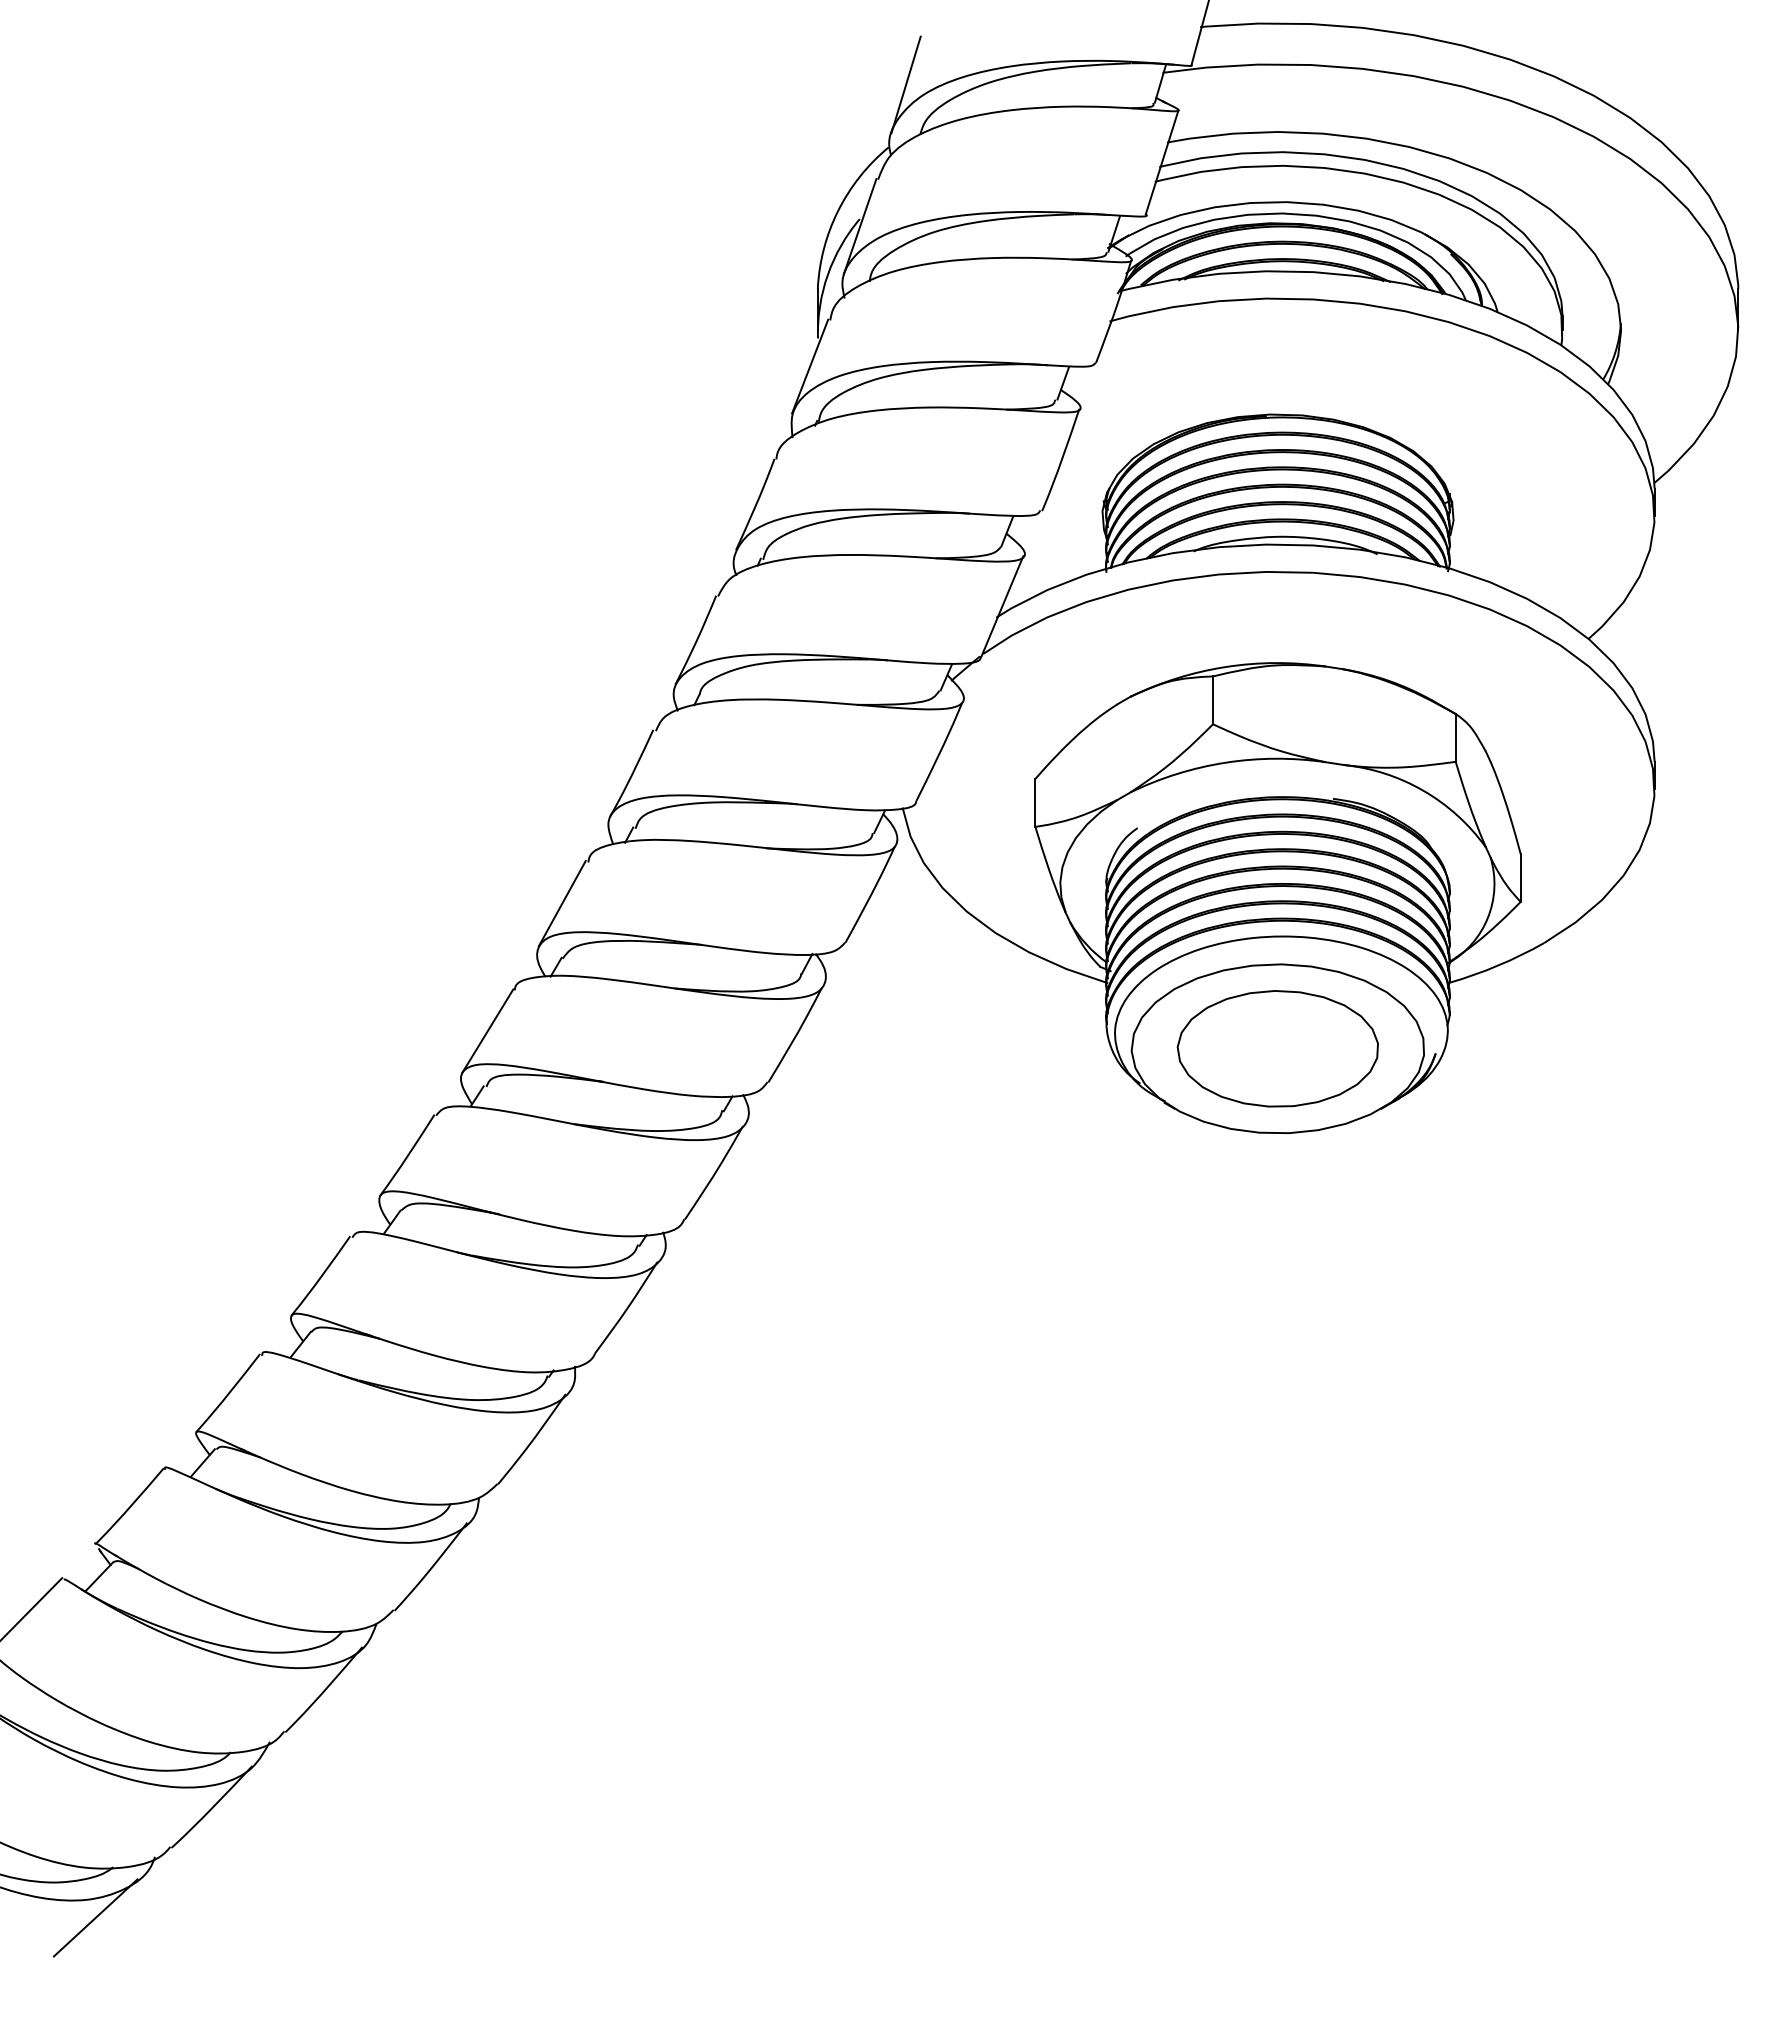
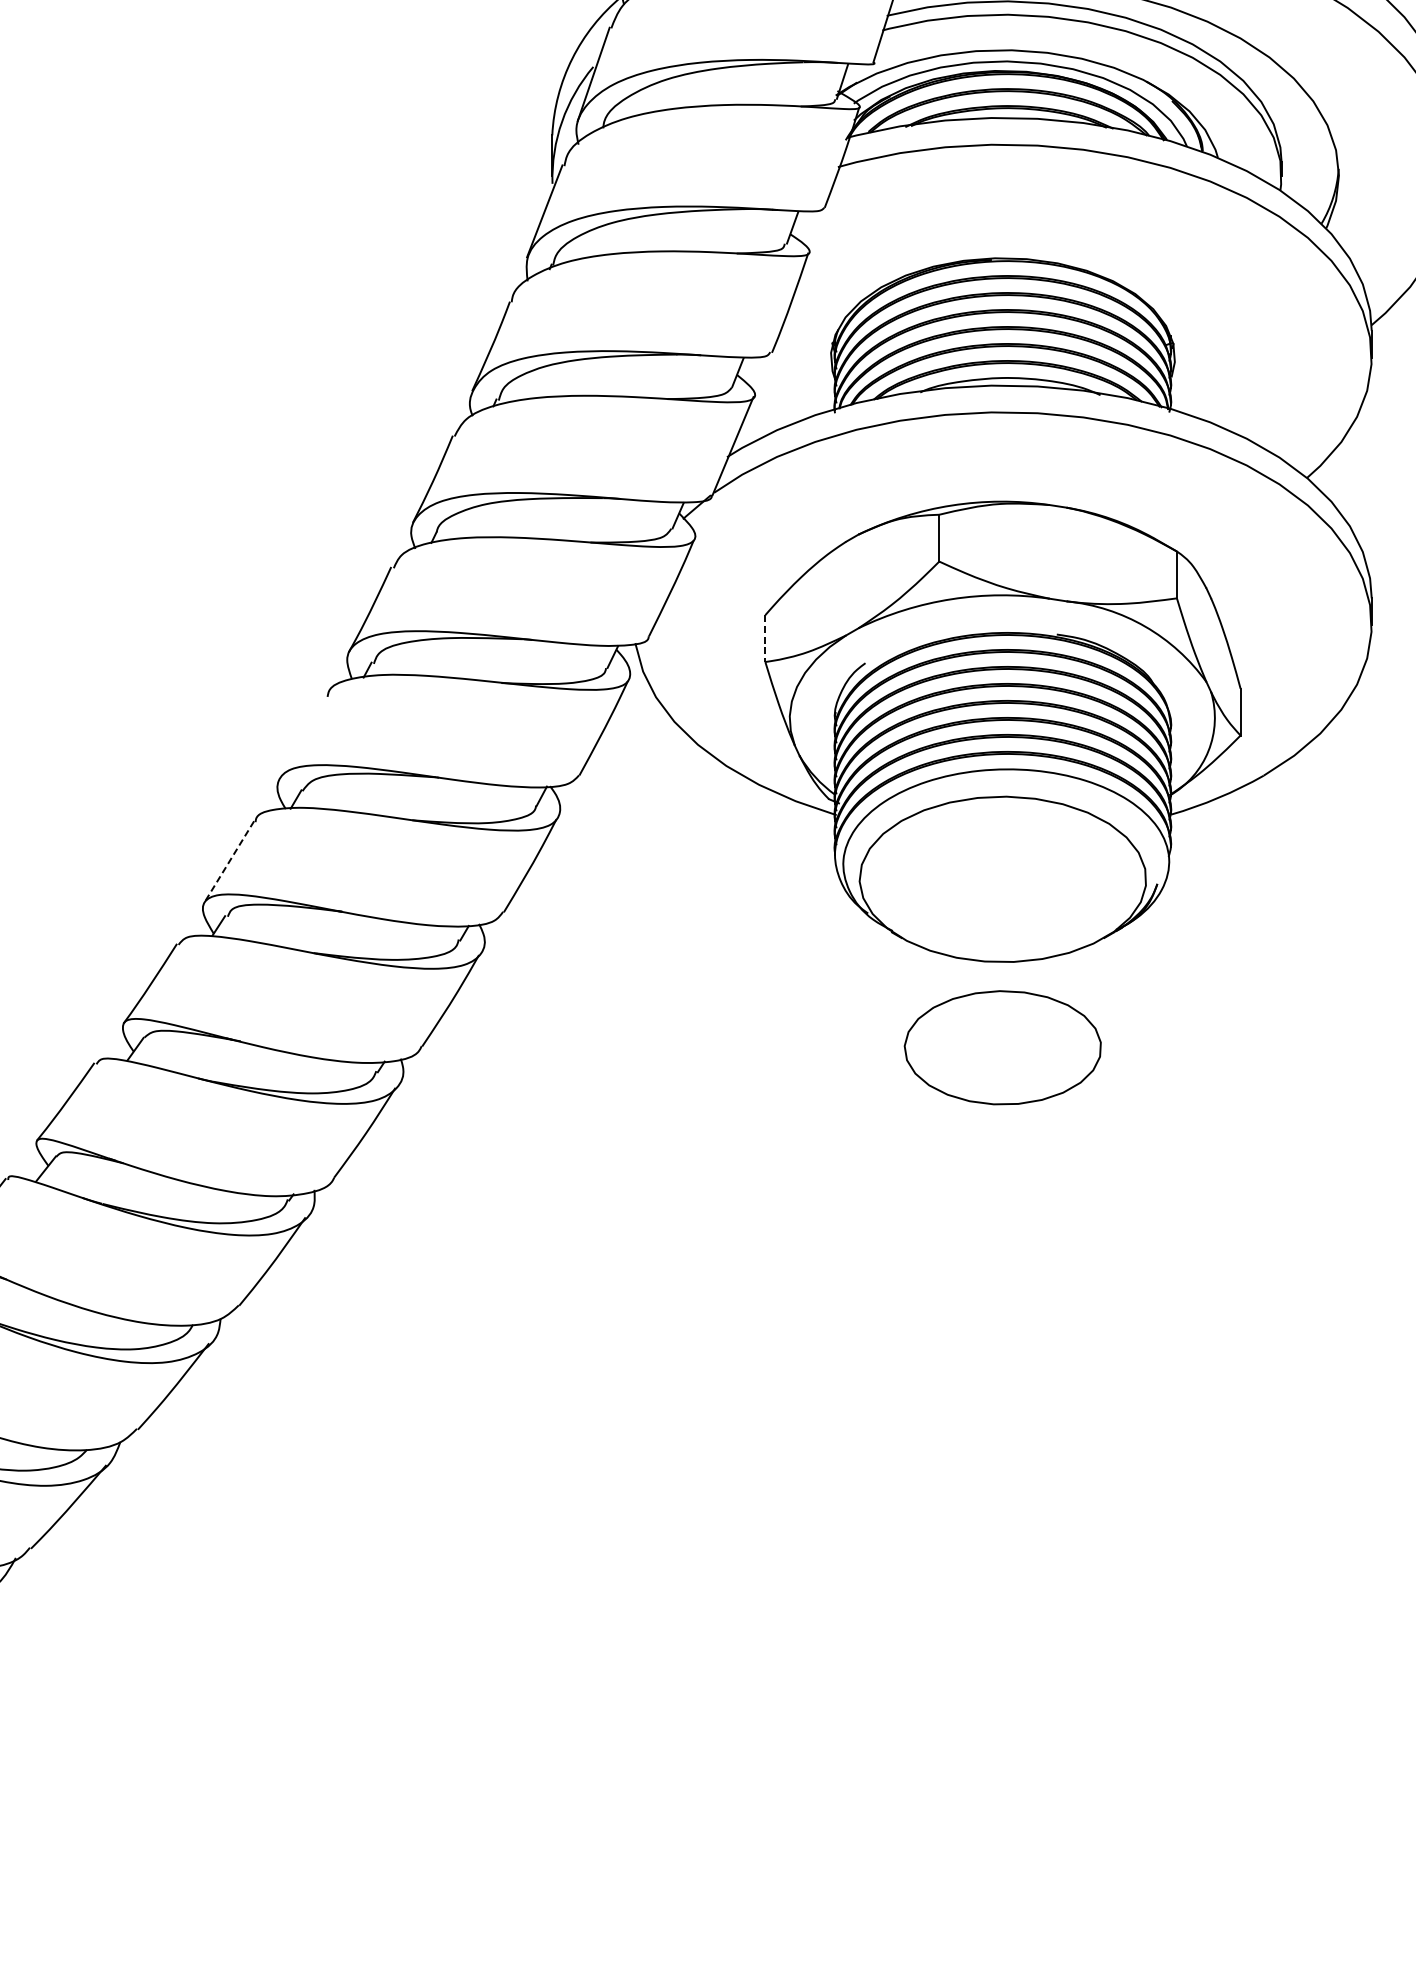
line: (1035, 802) -> (765, 638), solid -> dashed
line: (561, 903) -> (301, 737), removed
line: (487, 1031) -> (228, 862), solid -> dashed
part: (1277, 1048) -> (1002, 1047), moved

